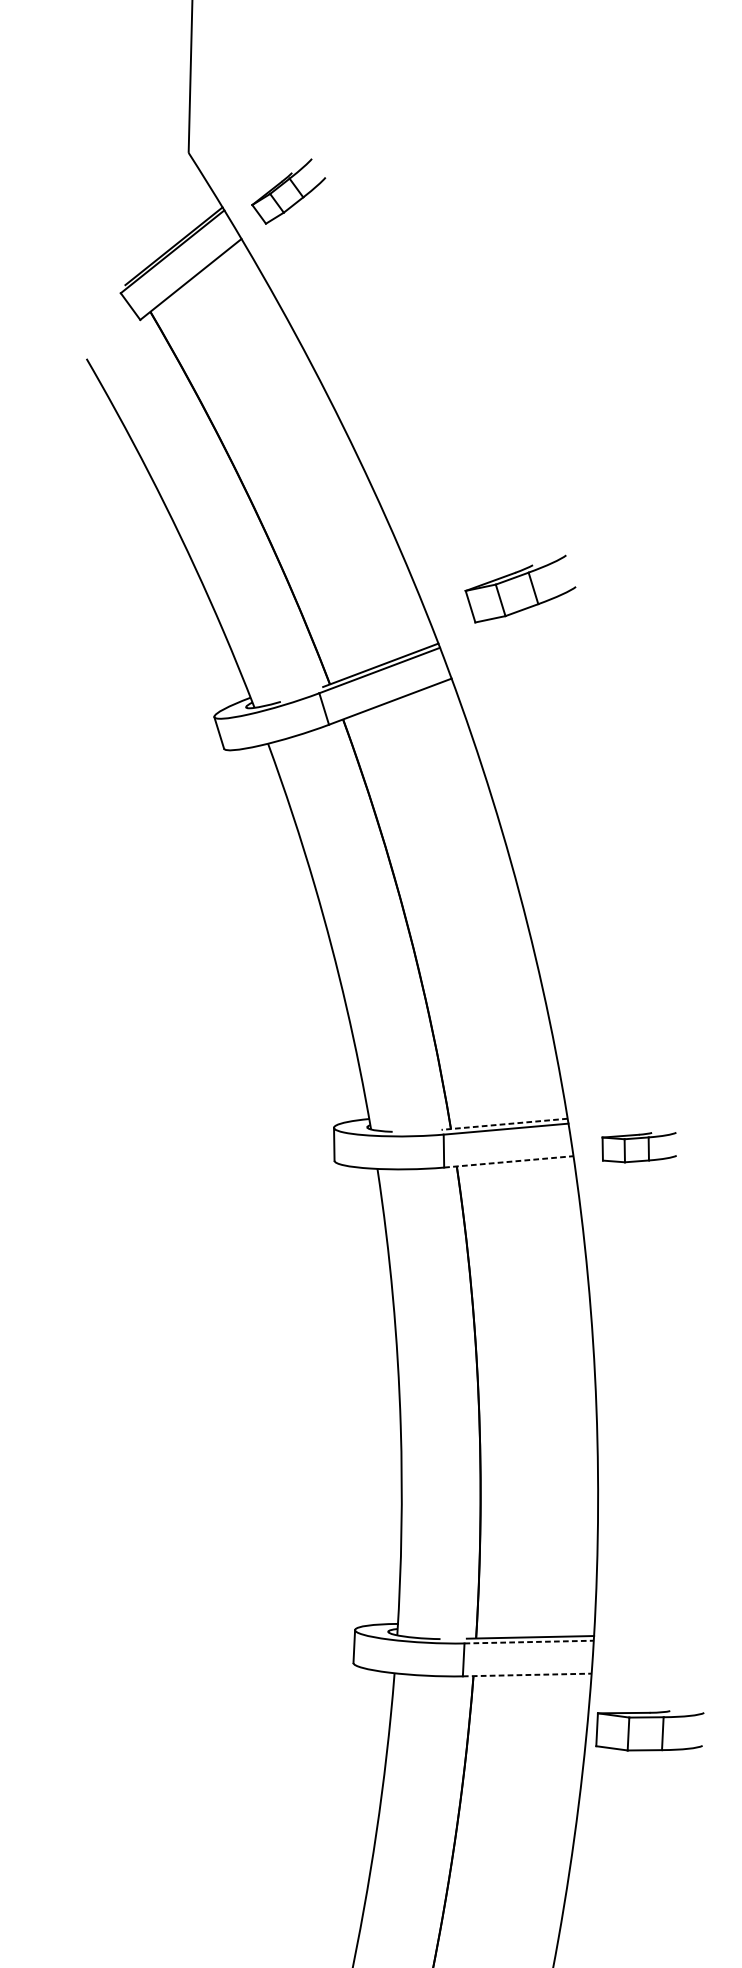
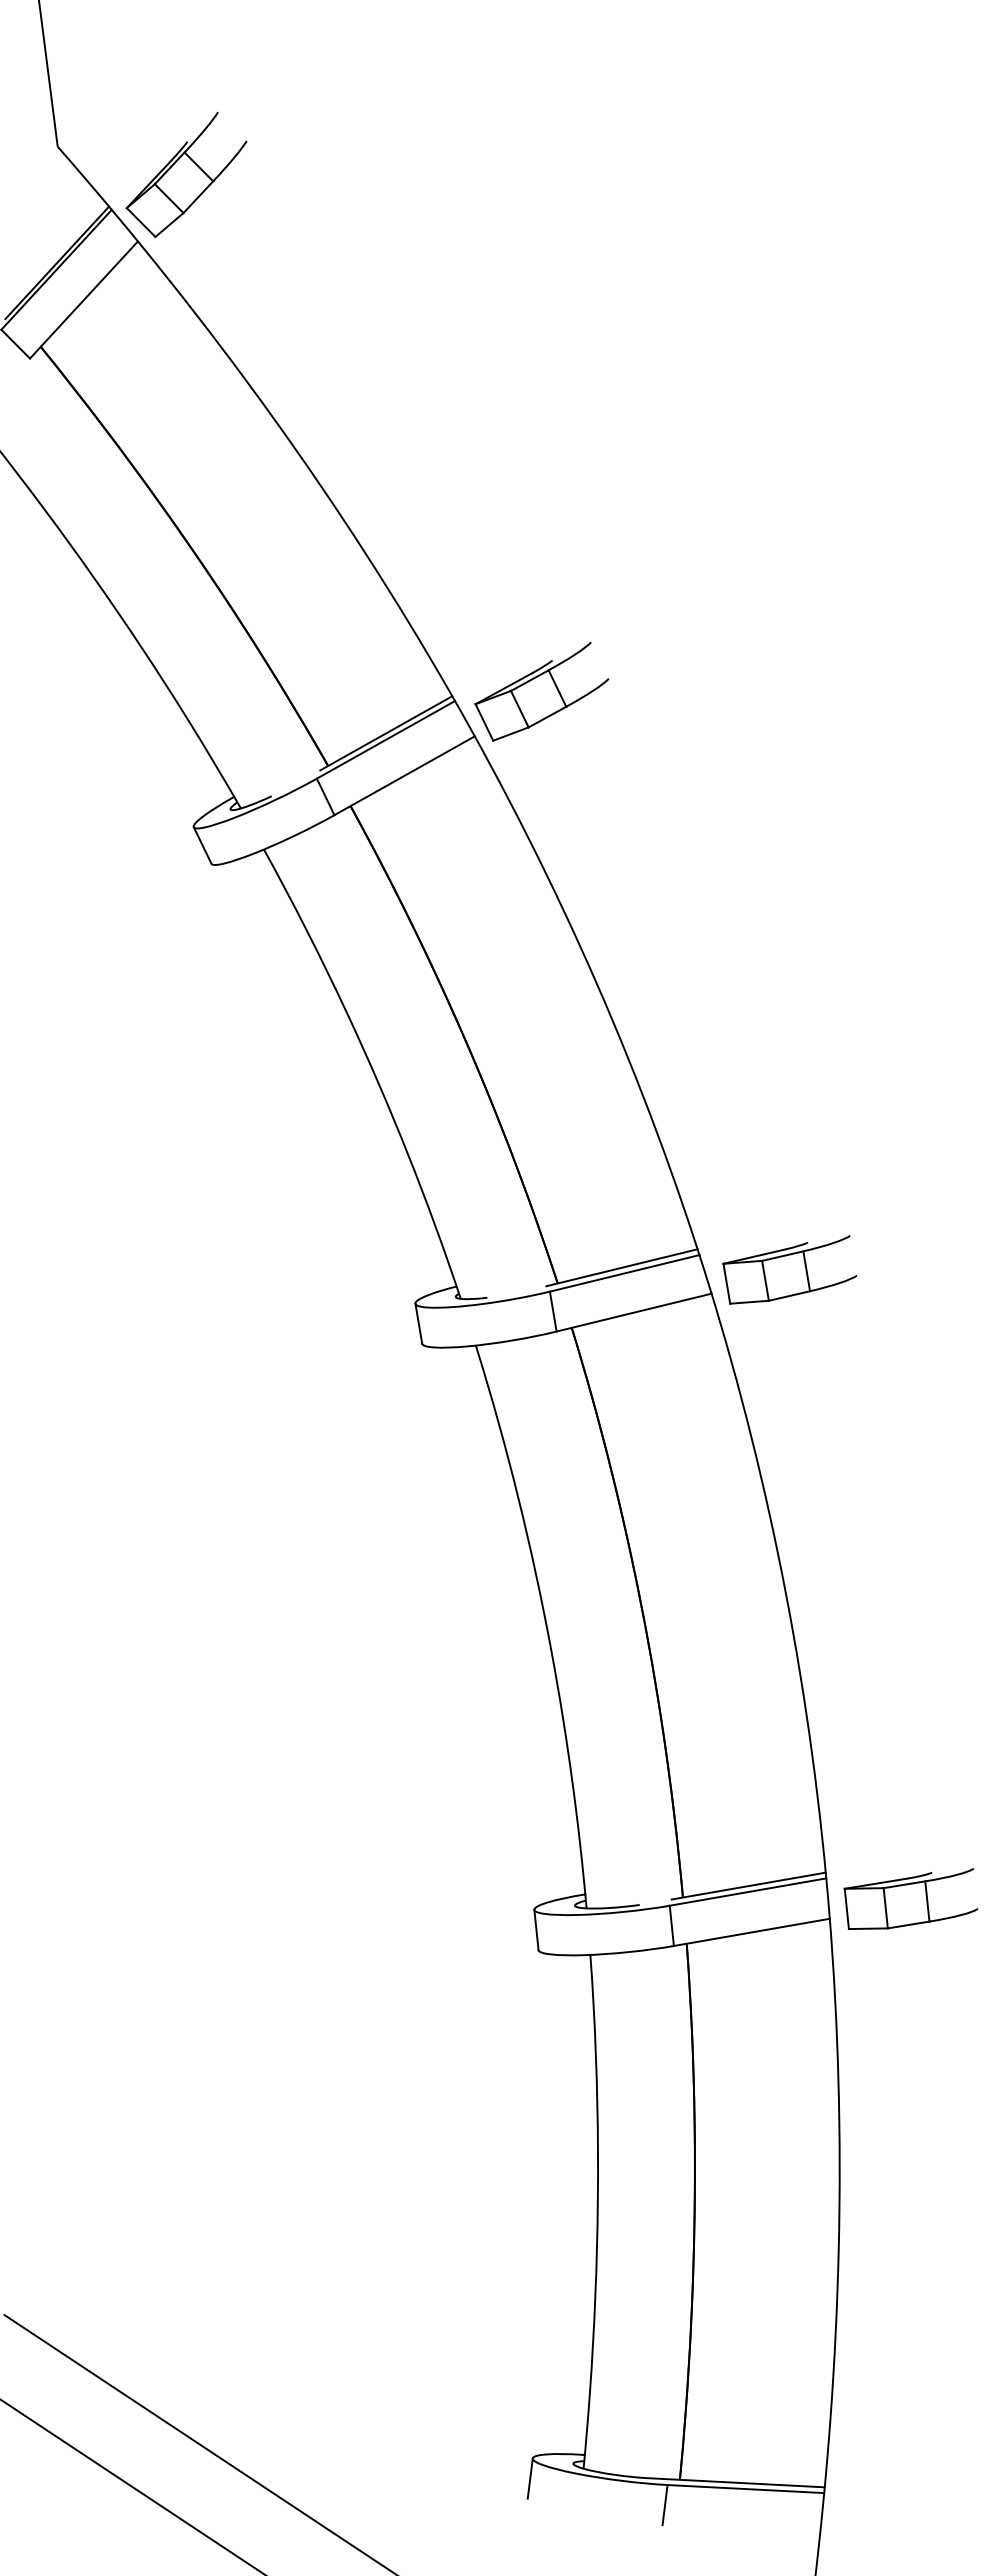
part: (288, 191) -> (186, 174), size x1.43
part: (520, 588) -> (541, 691), moved
line: (504, 1124) -> (621, 1267), dashed -> solid
part: (639, 1146) -> (789, 1269), size x1.43
line: (509, 1161) -> (634, 1312), dashed -> solid
line: (529, 1641) -> (748, 1891), dashed -> solid
line: (527, 1675) -> (752, 1932), dashed -> solid
part: (649, 1729) -> (910, 1898), moved

